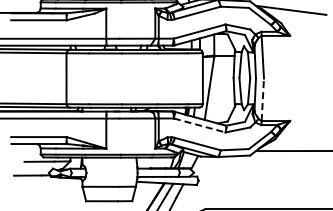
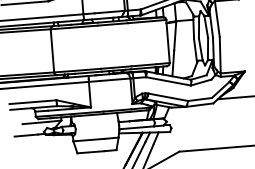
line: (262, 99) -> (219, 55), dashed -> solid
line: (199, 125) -> (168, 81), dashed -> solid

